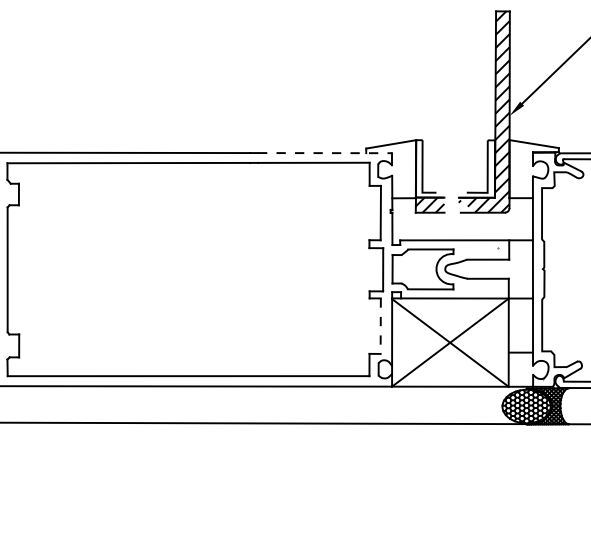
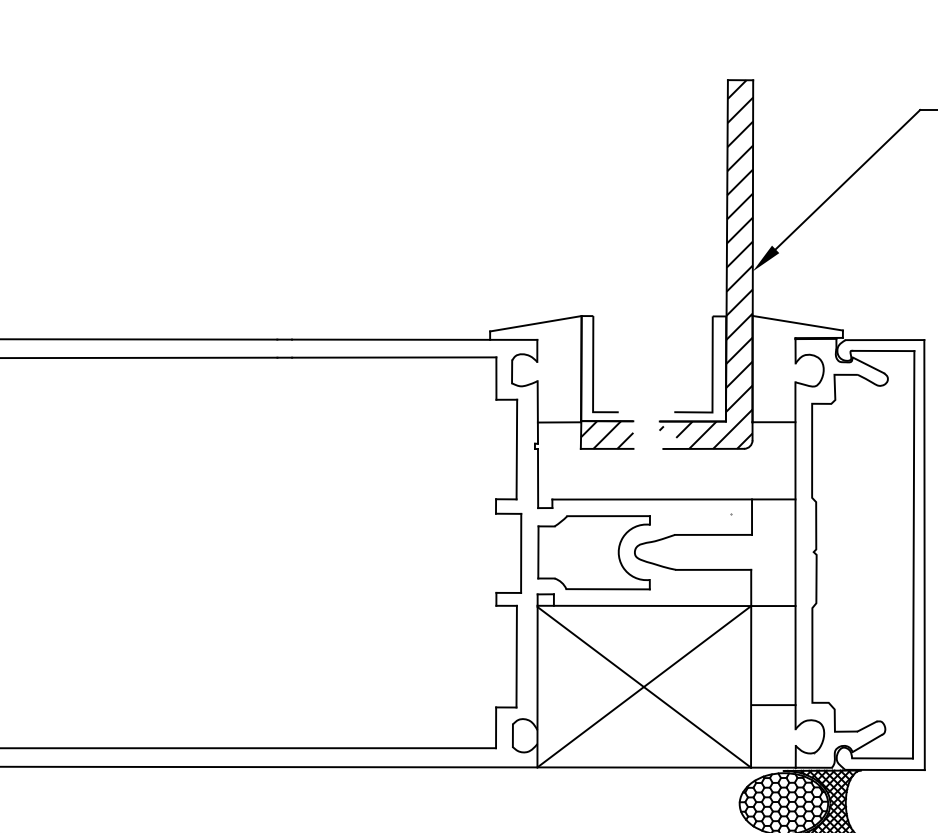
line: (325, 153) -> (415, 340), dashed -> solid
line: (380, 326) -> (516, 657), dashed -> solid

